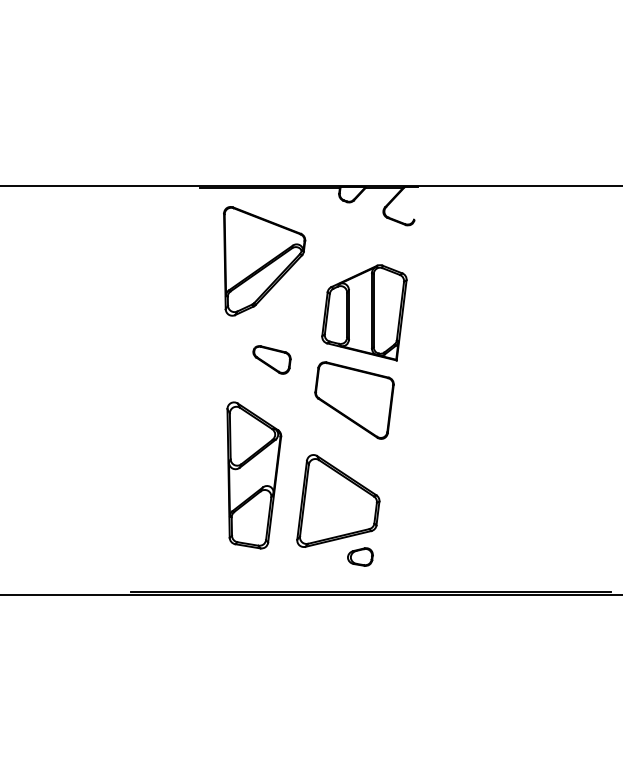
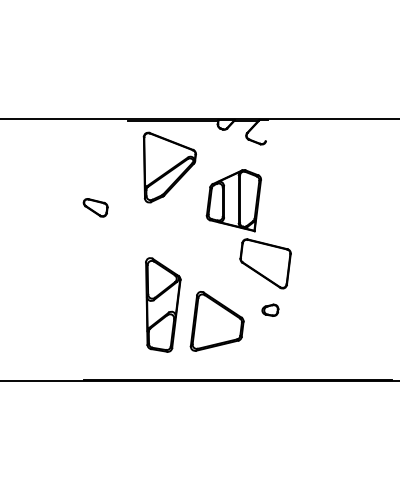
part: (271, 359) -> (95, 207), moved
part: (354, 399) -> (265, 263), moved
part: (360, 555) -> (270, 309), moved

